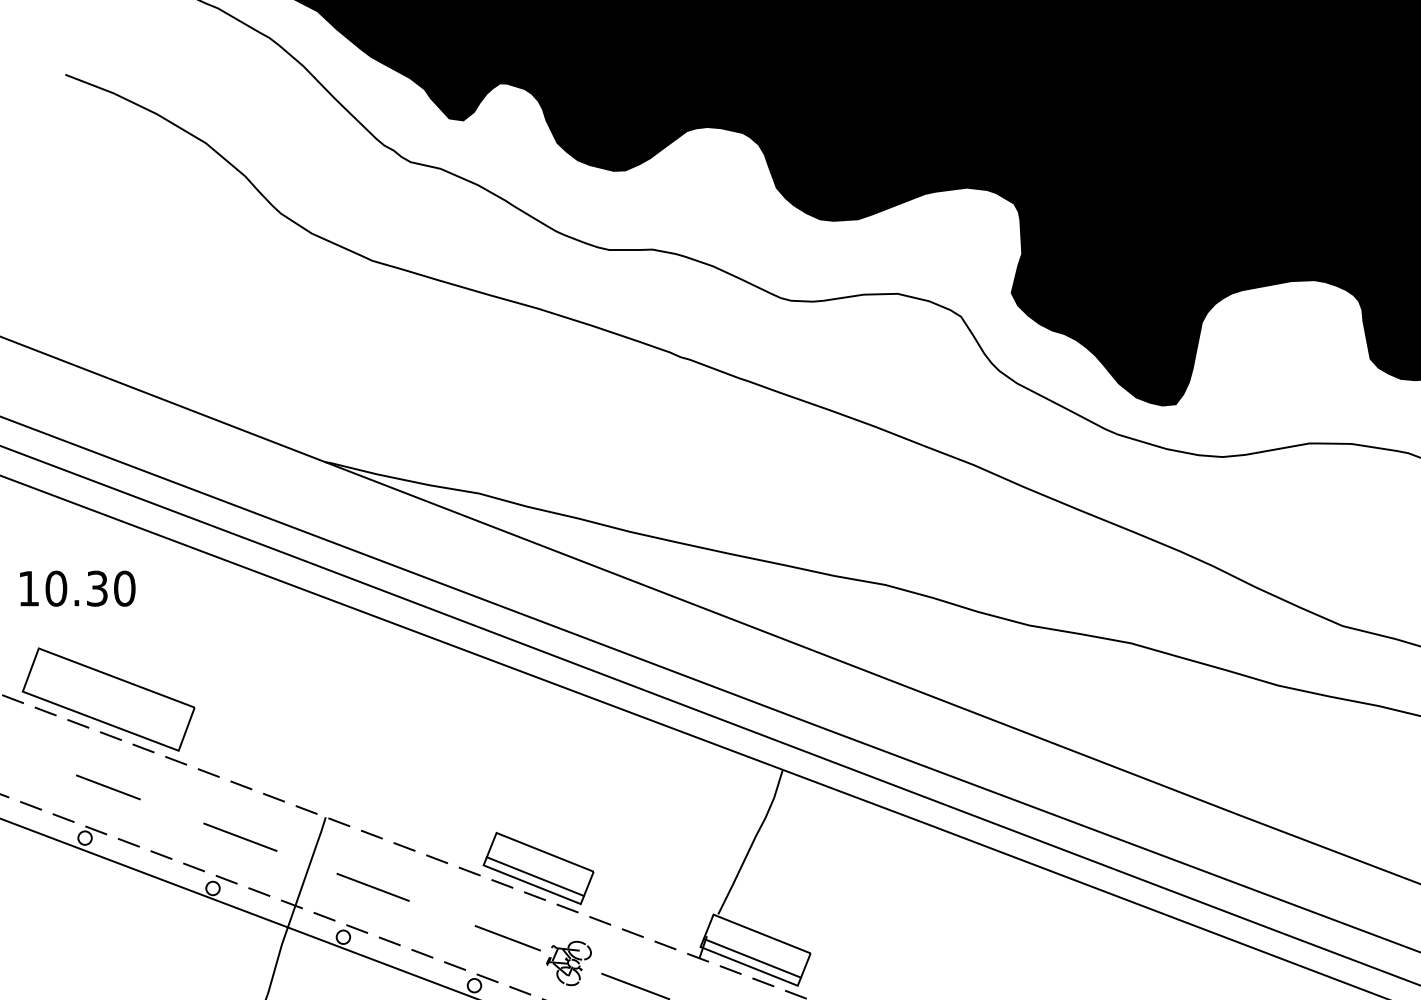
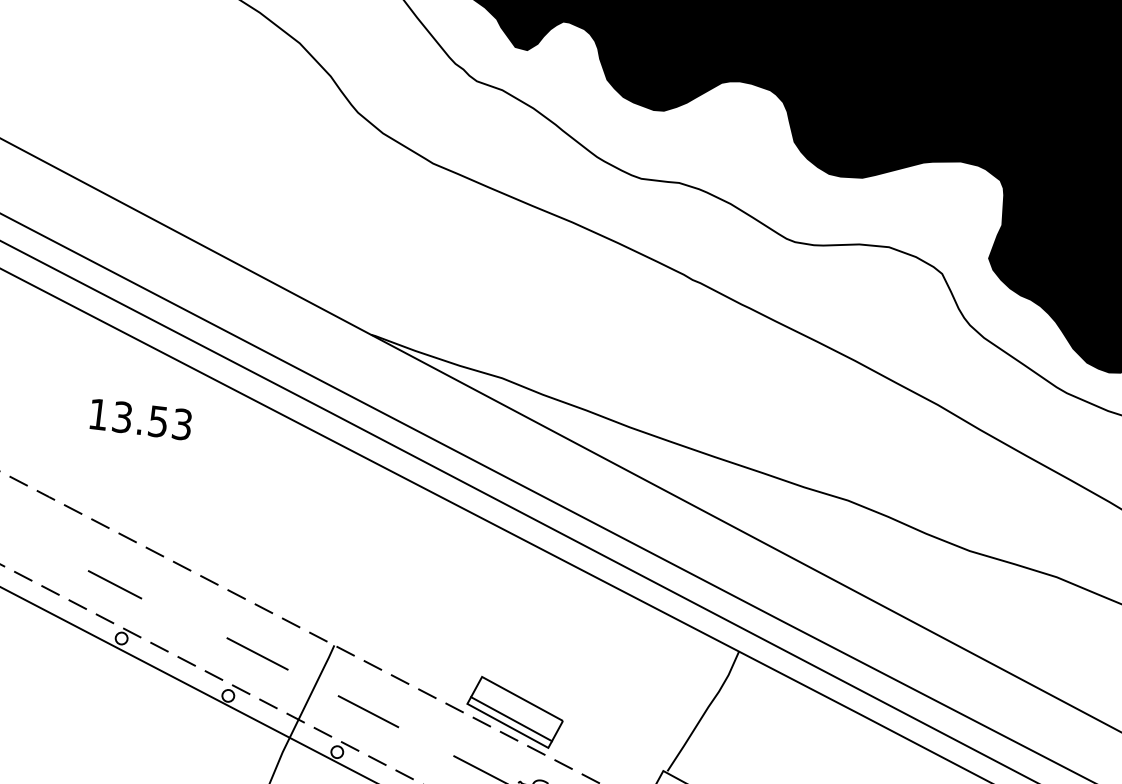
text: (90, 588) -> (152, 420), 10.30 -> 13.53
part: (108, 699) -> (156, 519), removed
line: (108, 787) -> (115, 584), moved

